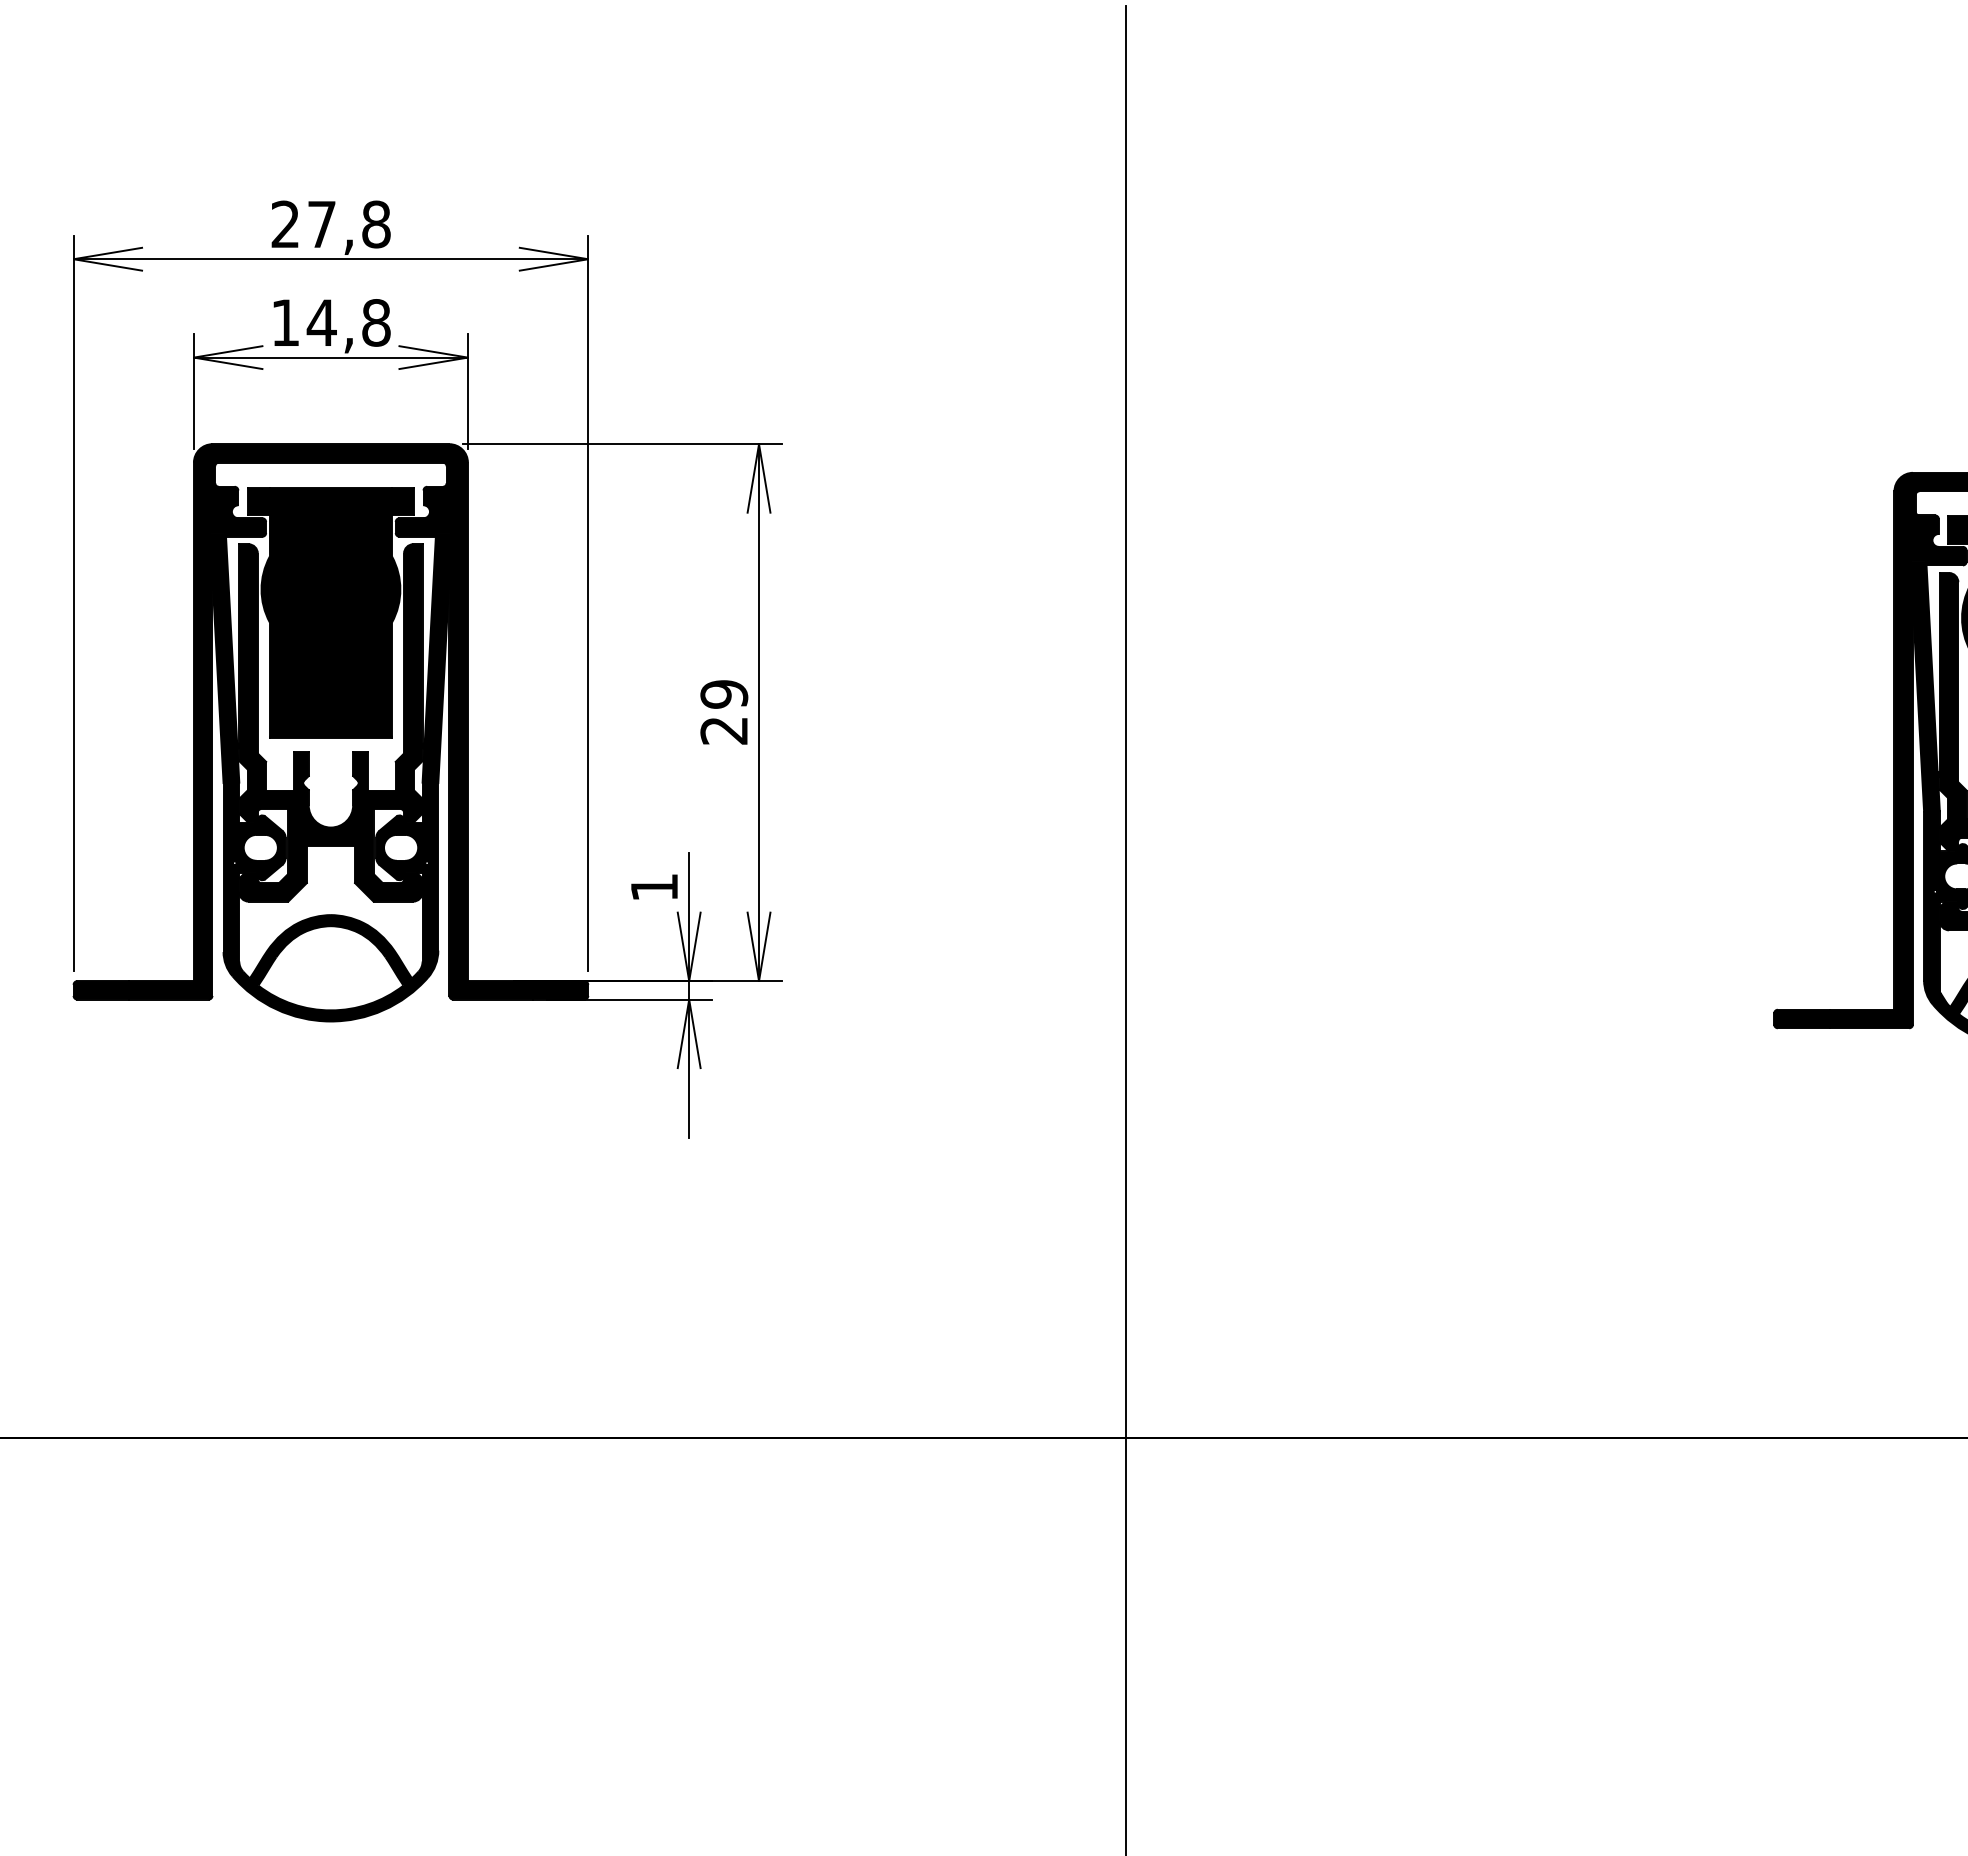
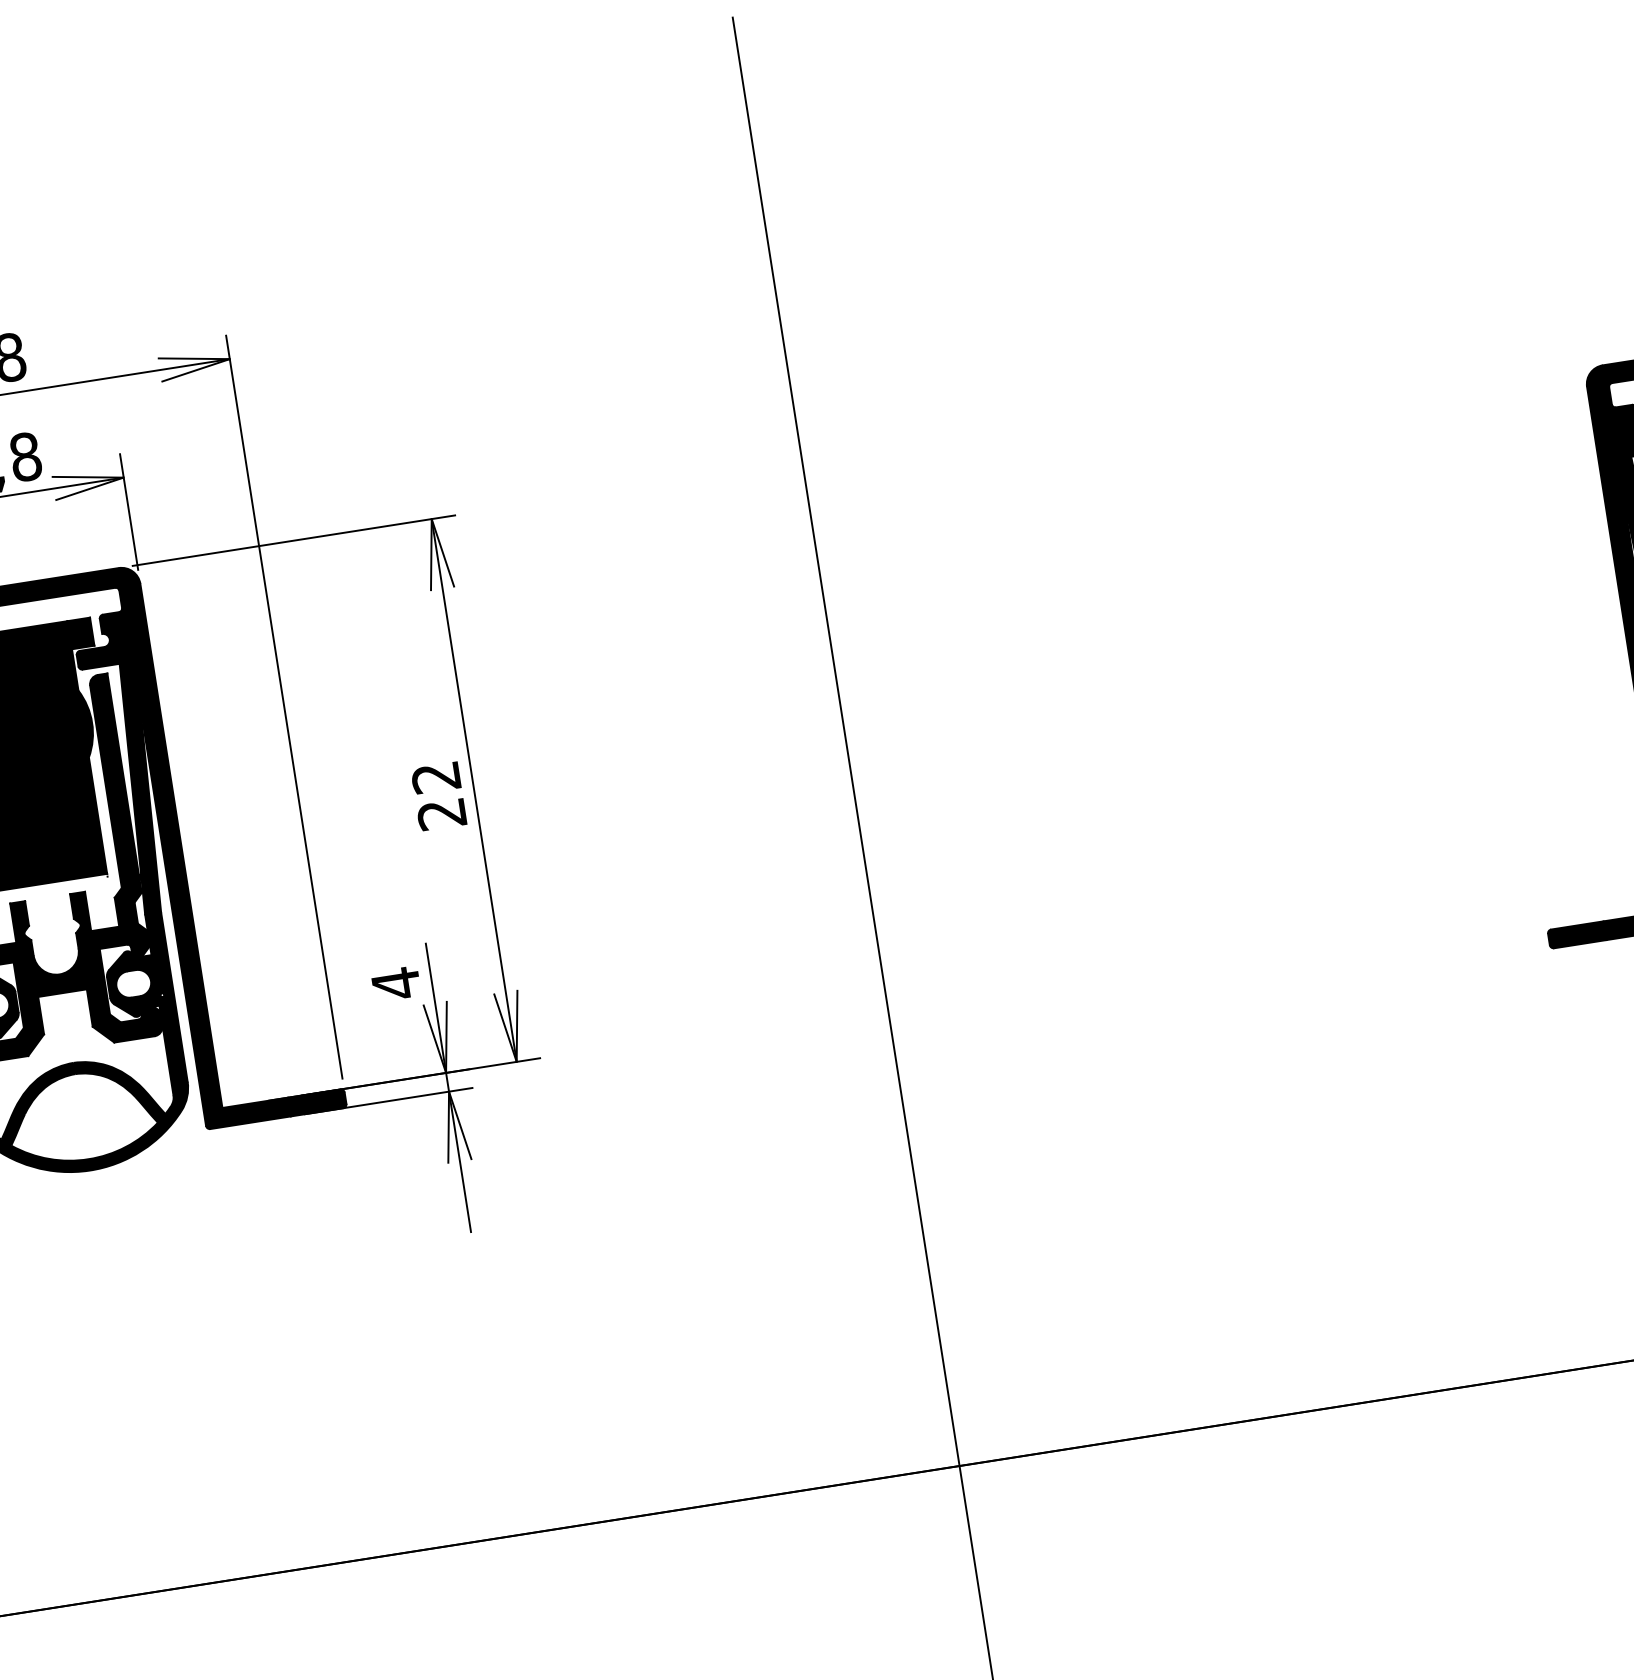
text: (724, 694) -> (436, 777), 29 -> 22
text: (654, 887) -> (396, 983), 1 -> 4

